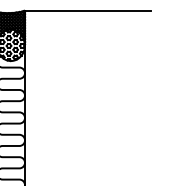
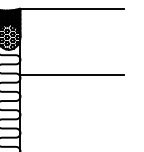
line: (87, 92) -> (71, 75), added

